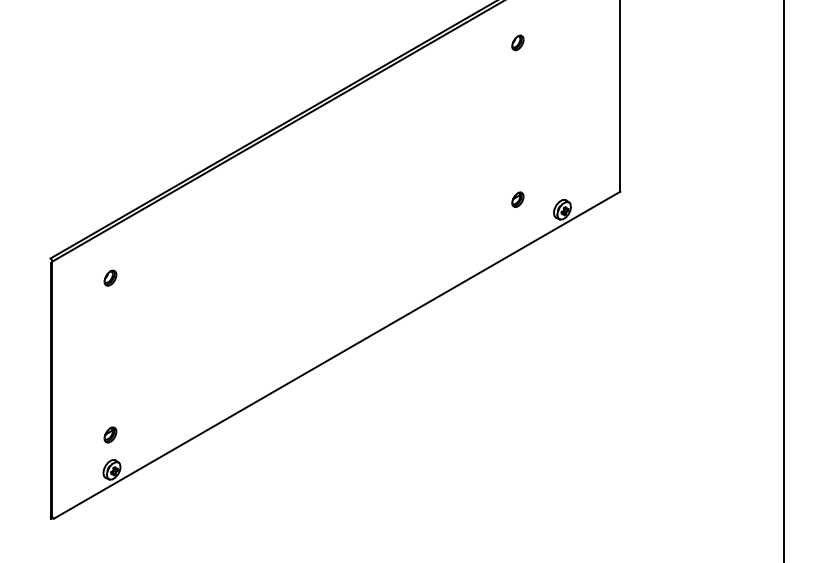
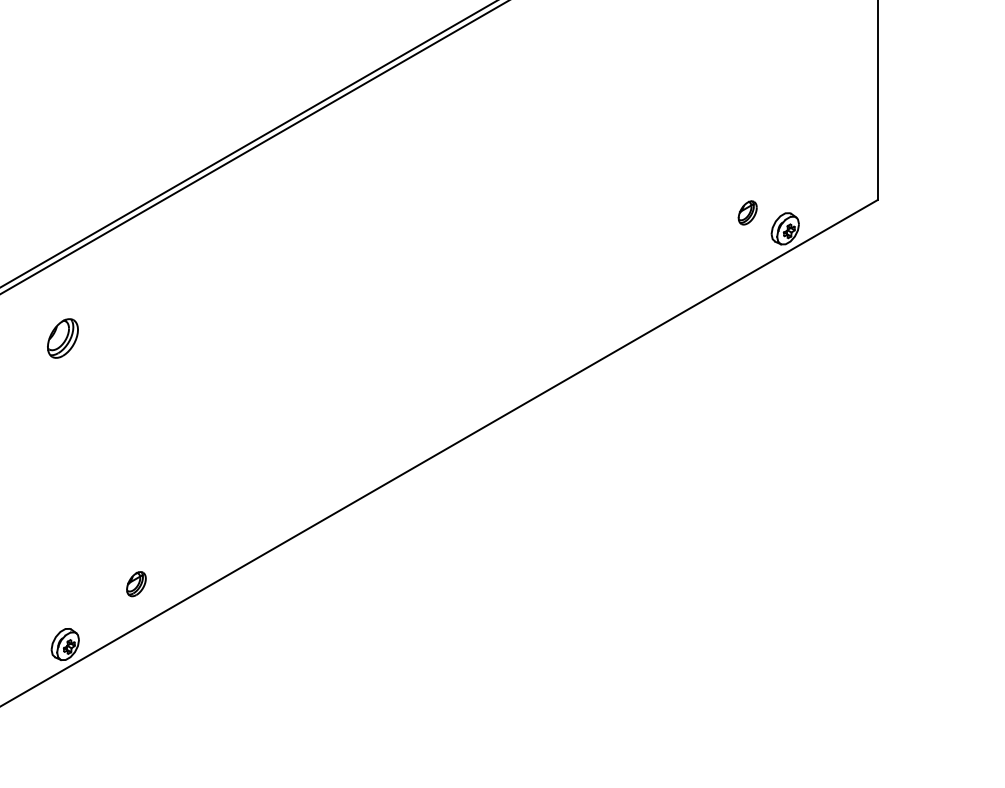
part: (517, 199) -> (747, 212), moved
part: (110, 277) -> (62, 337), size x1.6
part: (110, 434) -> (136, 583), moved

